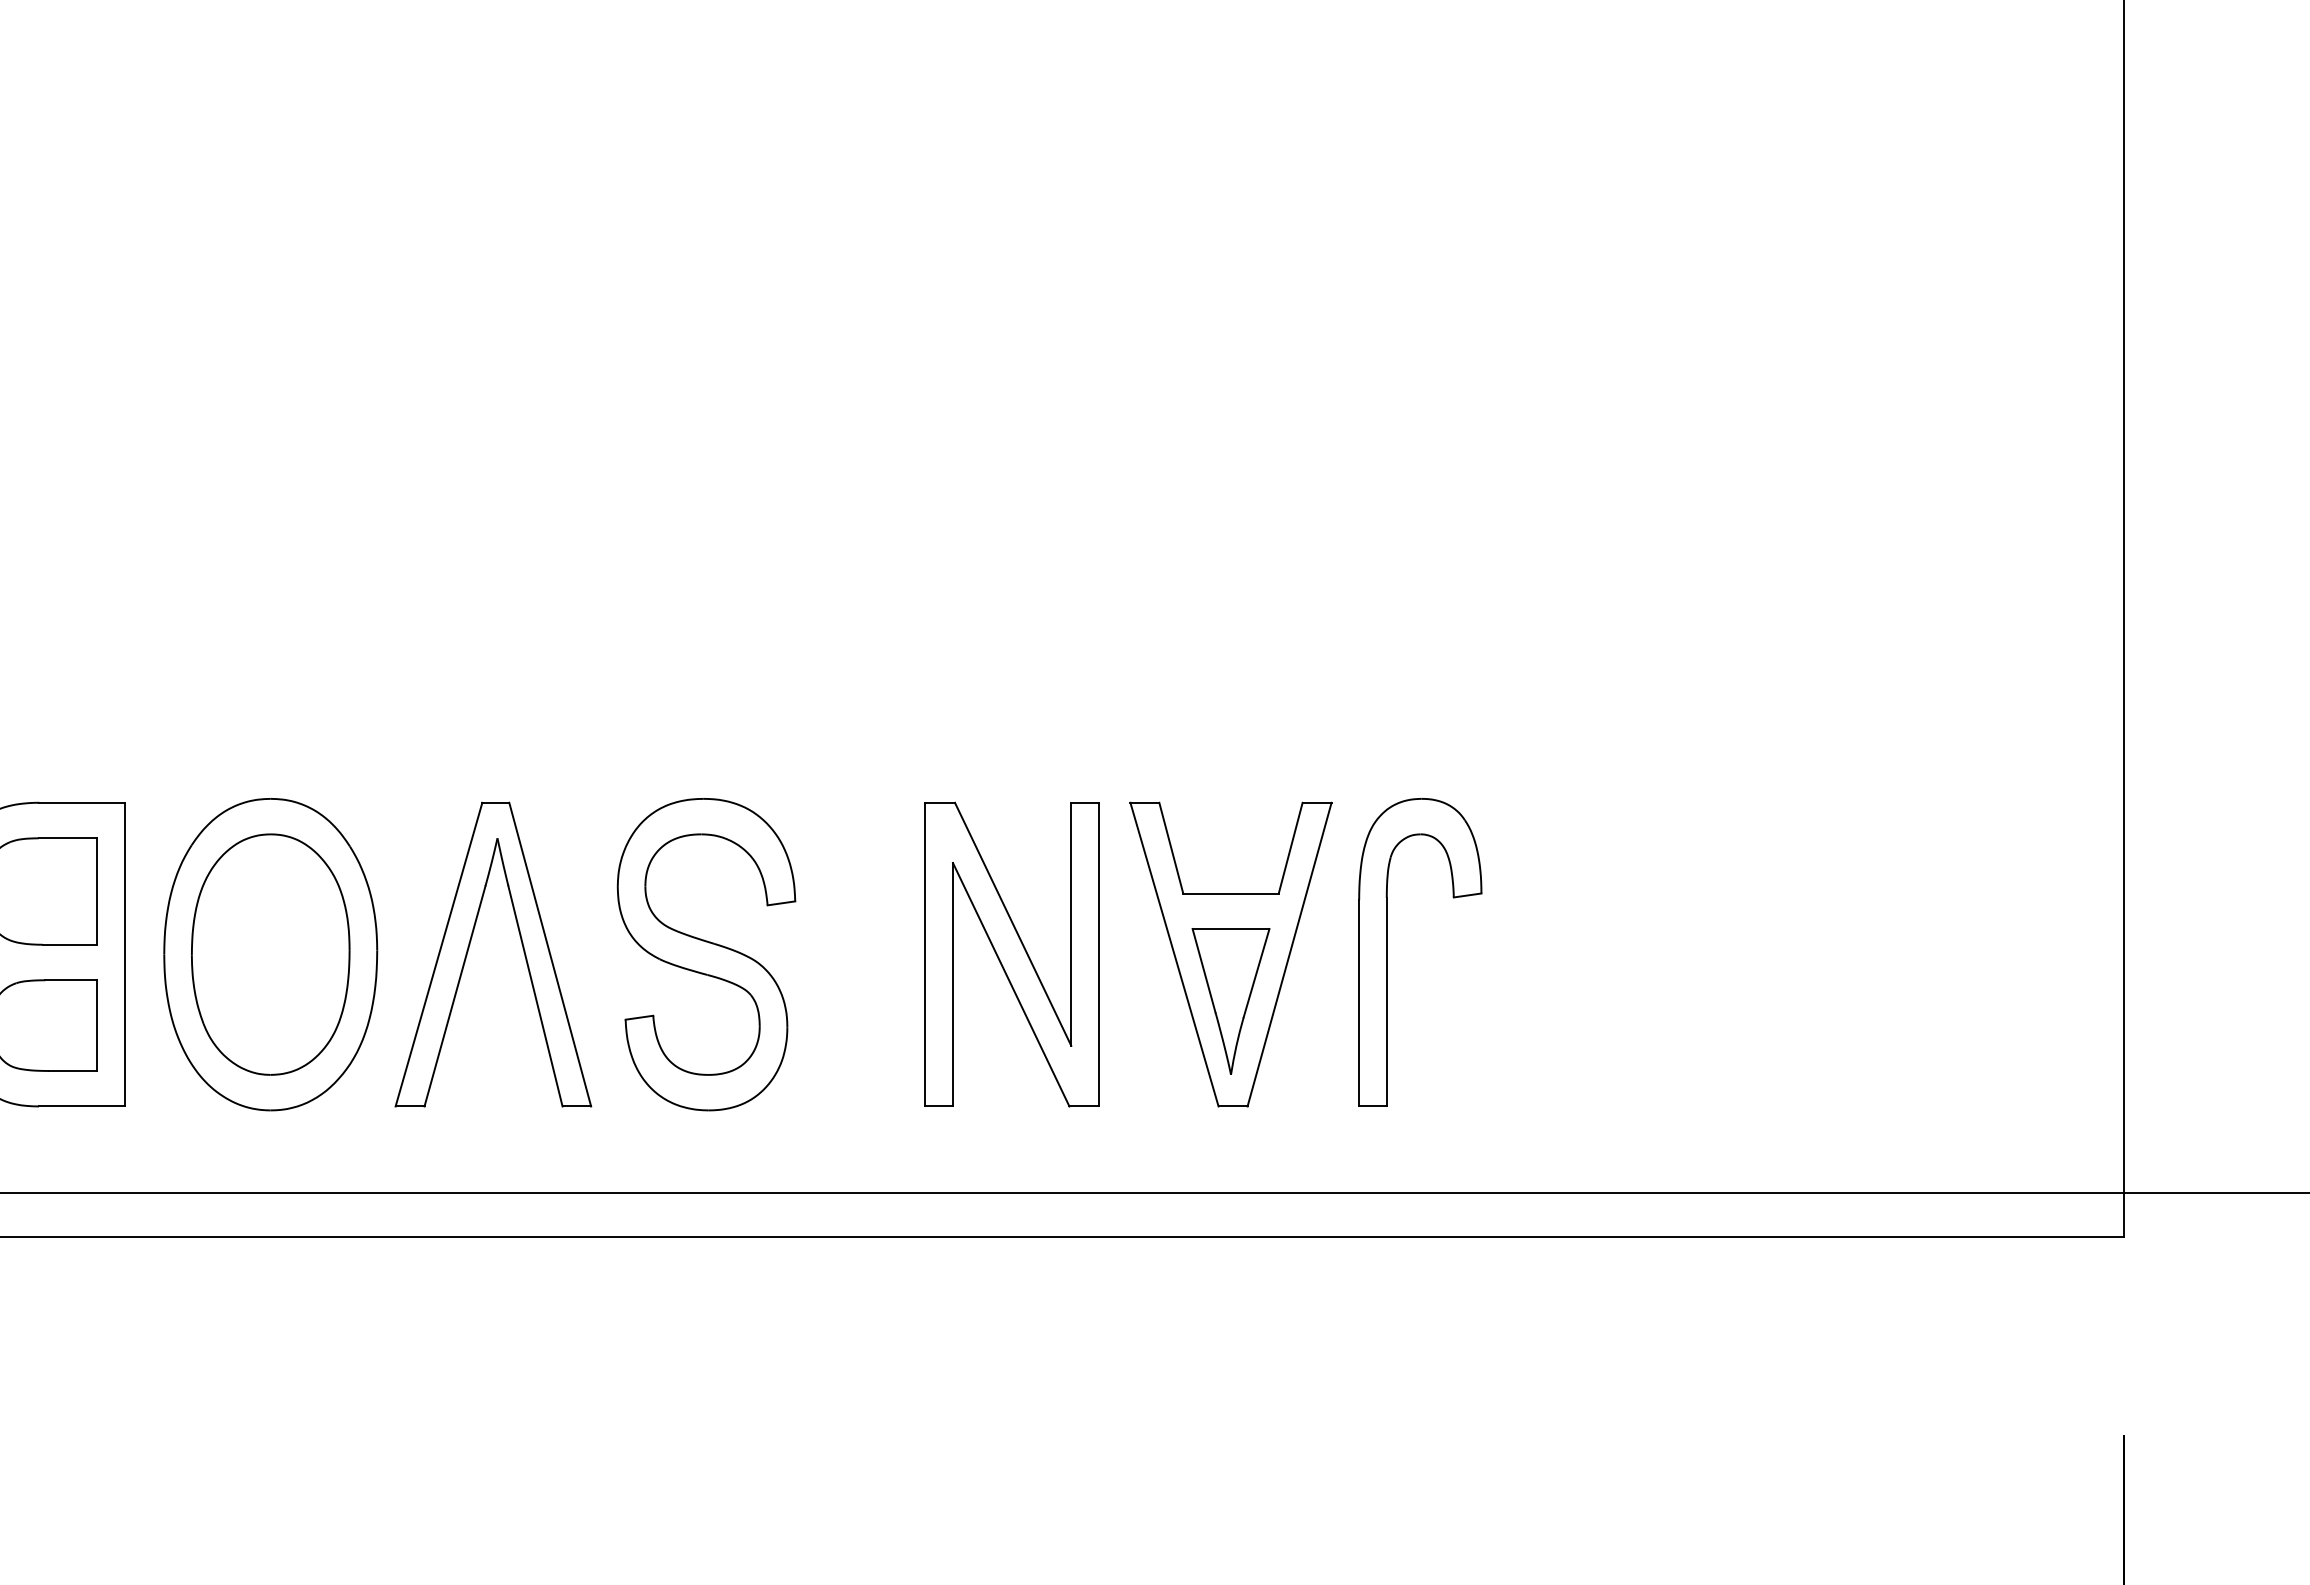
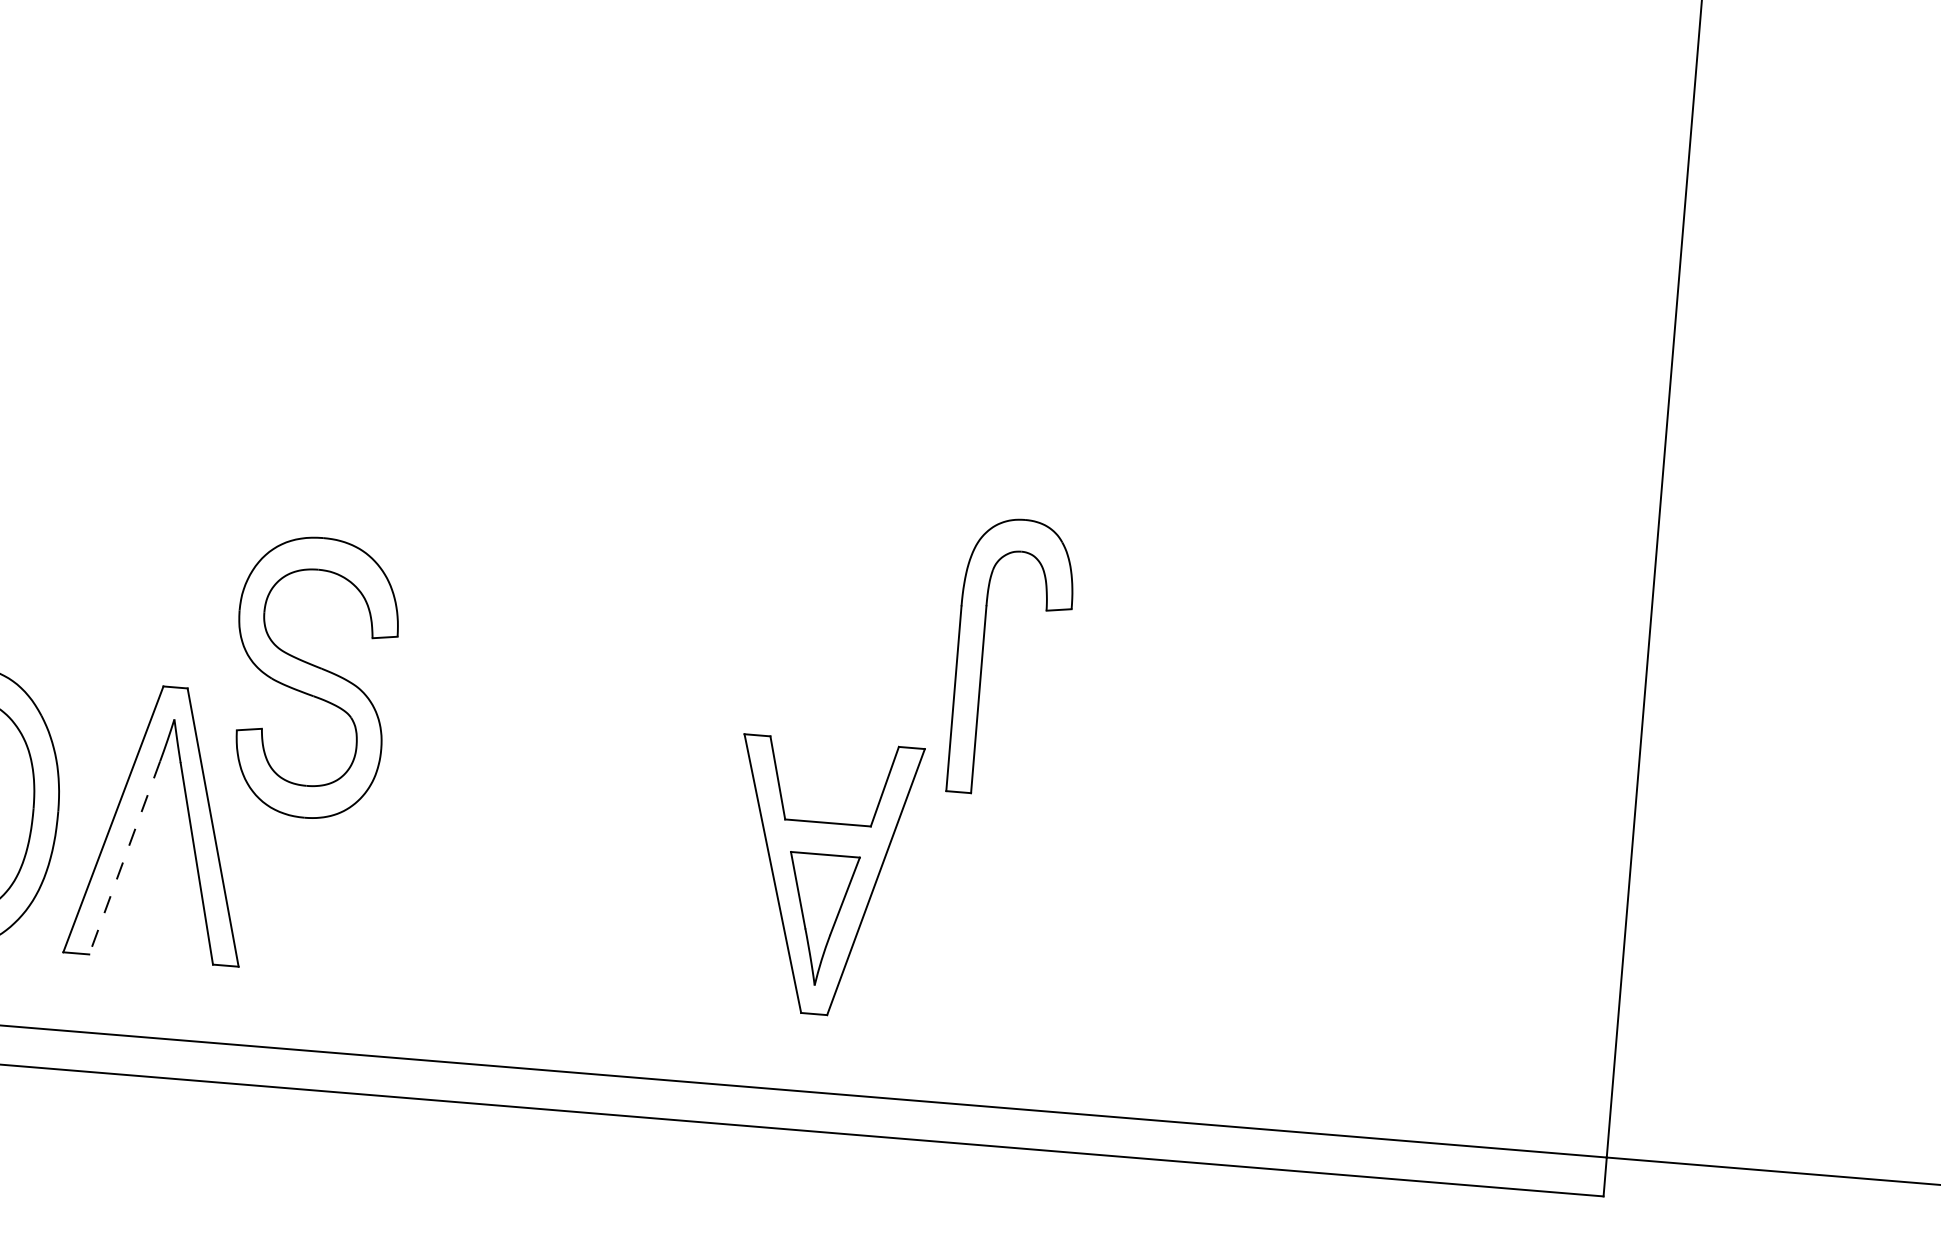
part: (1387, 952) -> (983, 655), moved
part: (706, 954) -> (314, 677), moved
part: (1011, 954) -> (626, 861), removed
line: (454, 996) -> (124, 858), solid -> dashed

